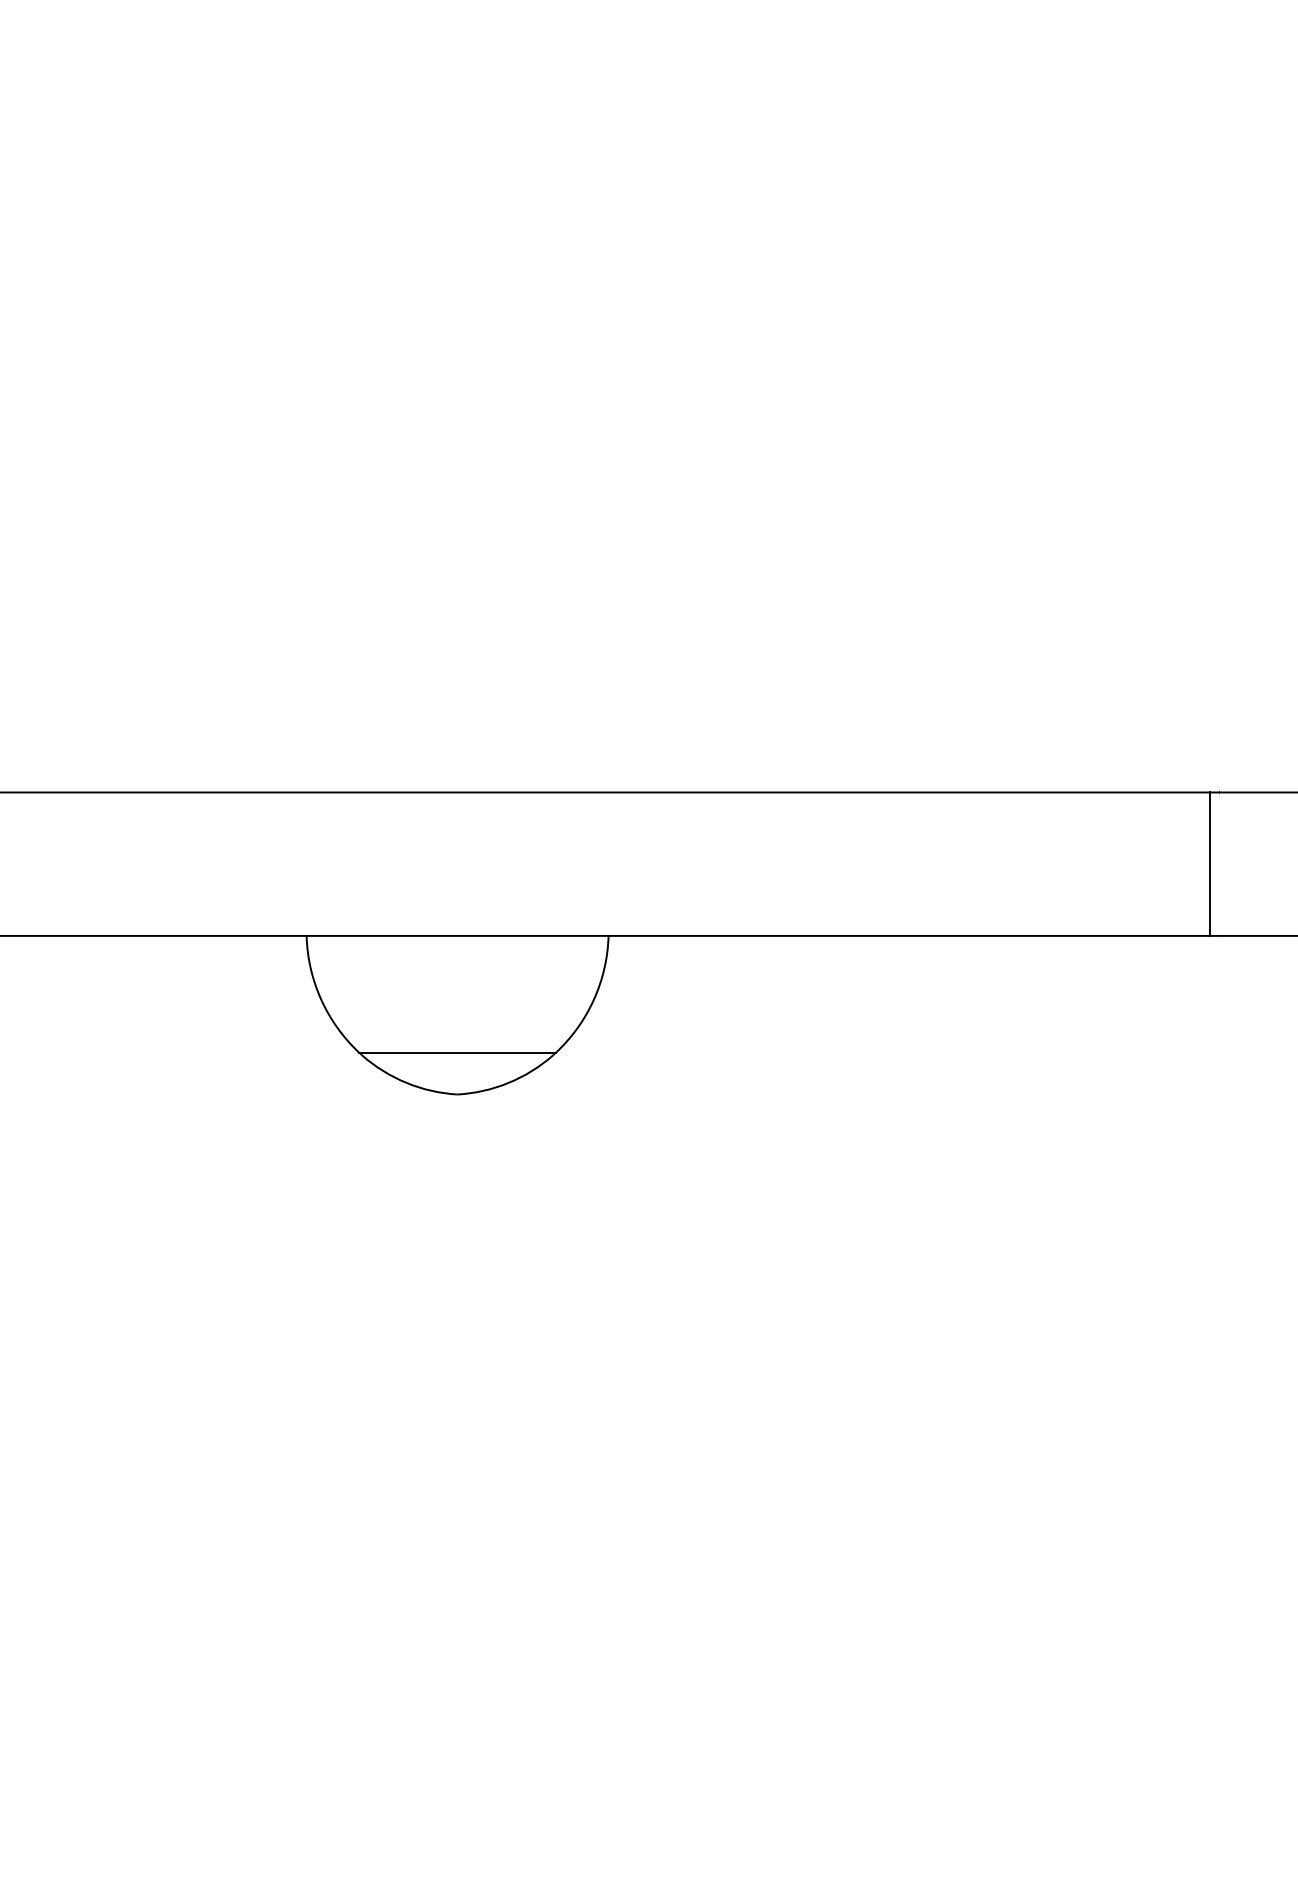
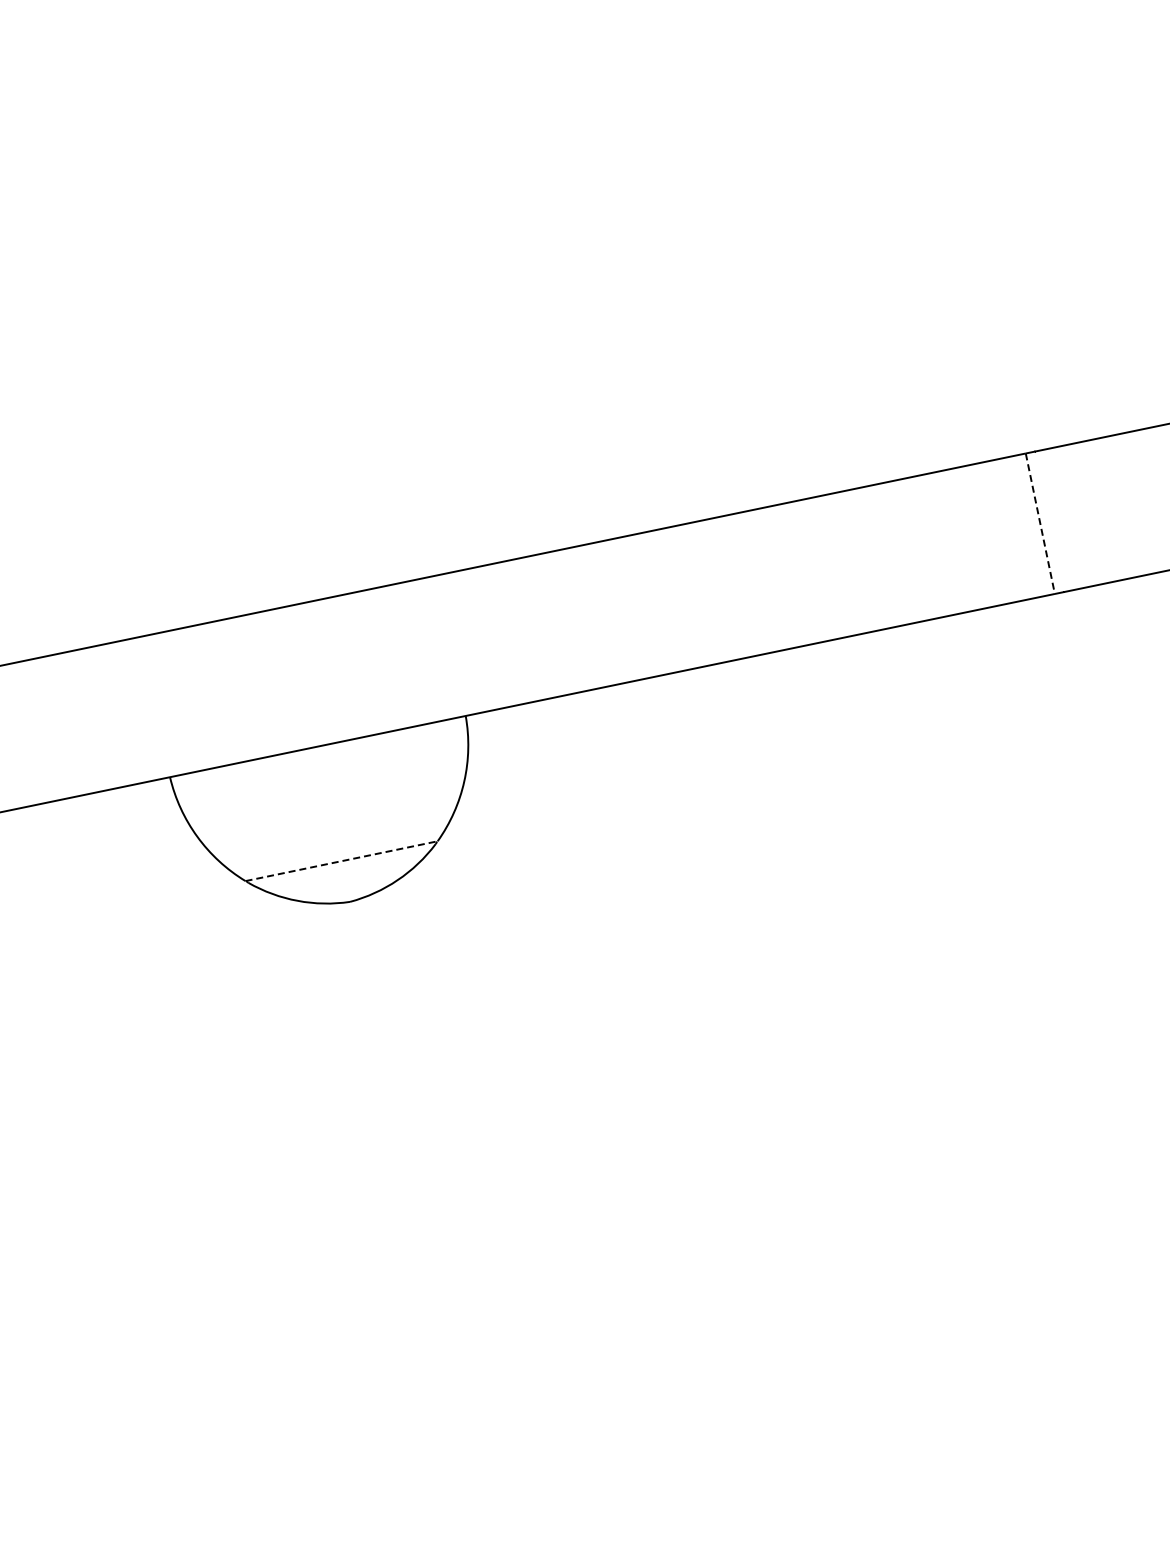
line: (1210, 864) -> (1040, 523), solid -> dashed
line: (458, 1052) -> (342, 860), solid -> dashed

